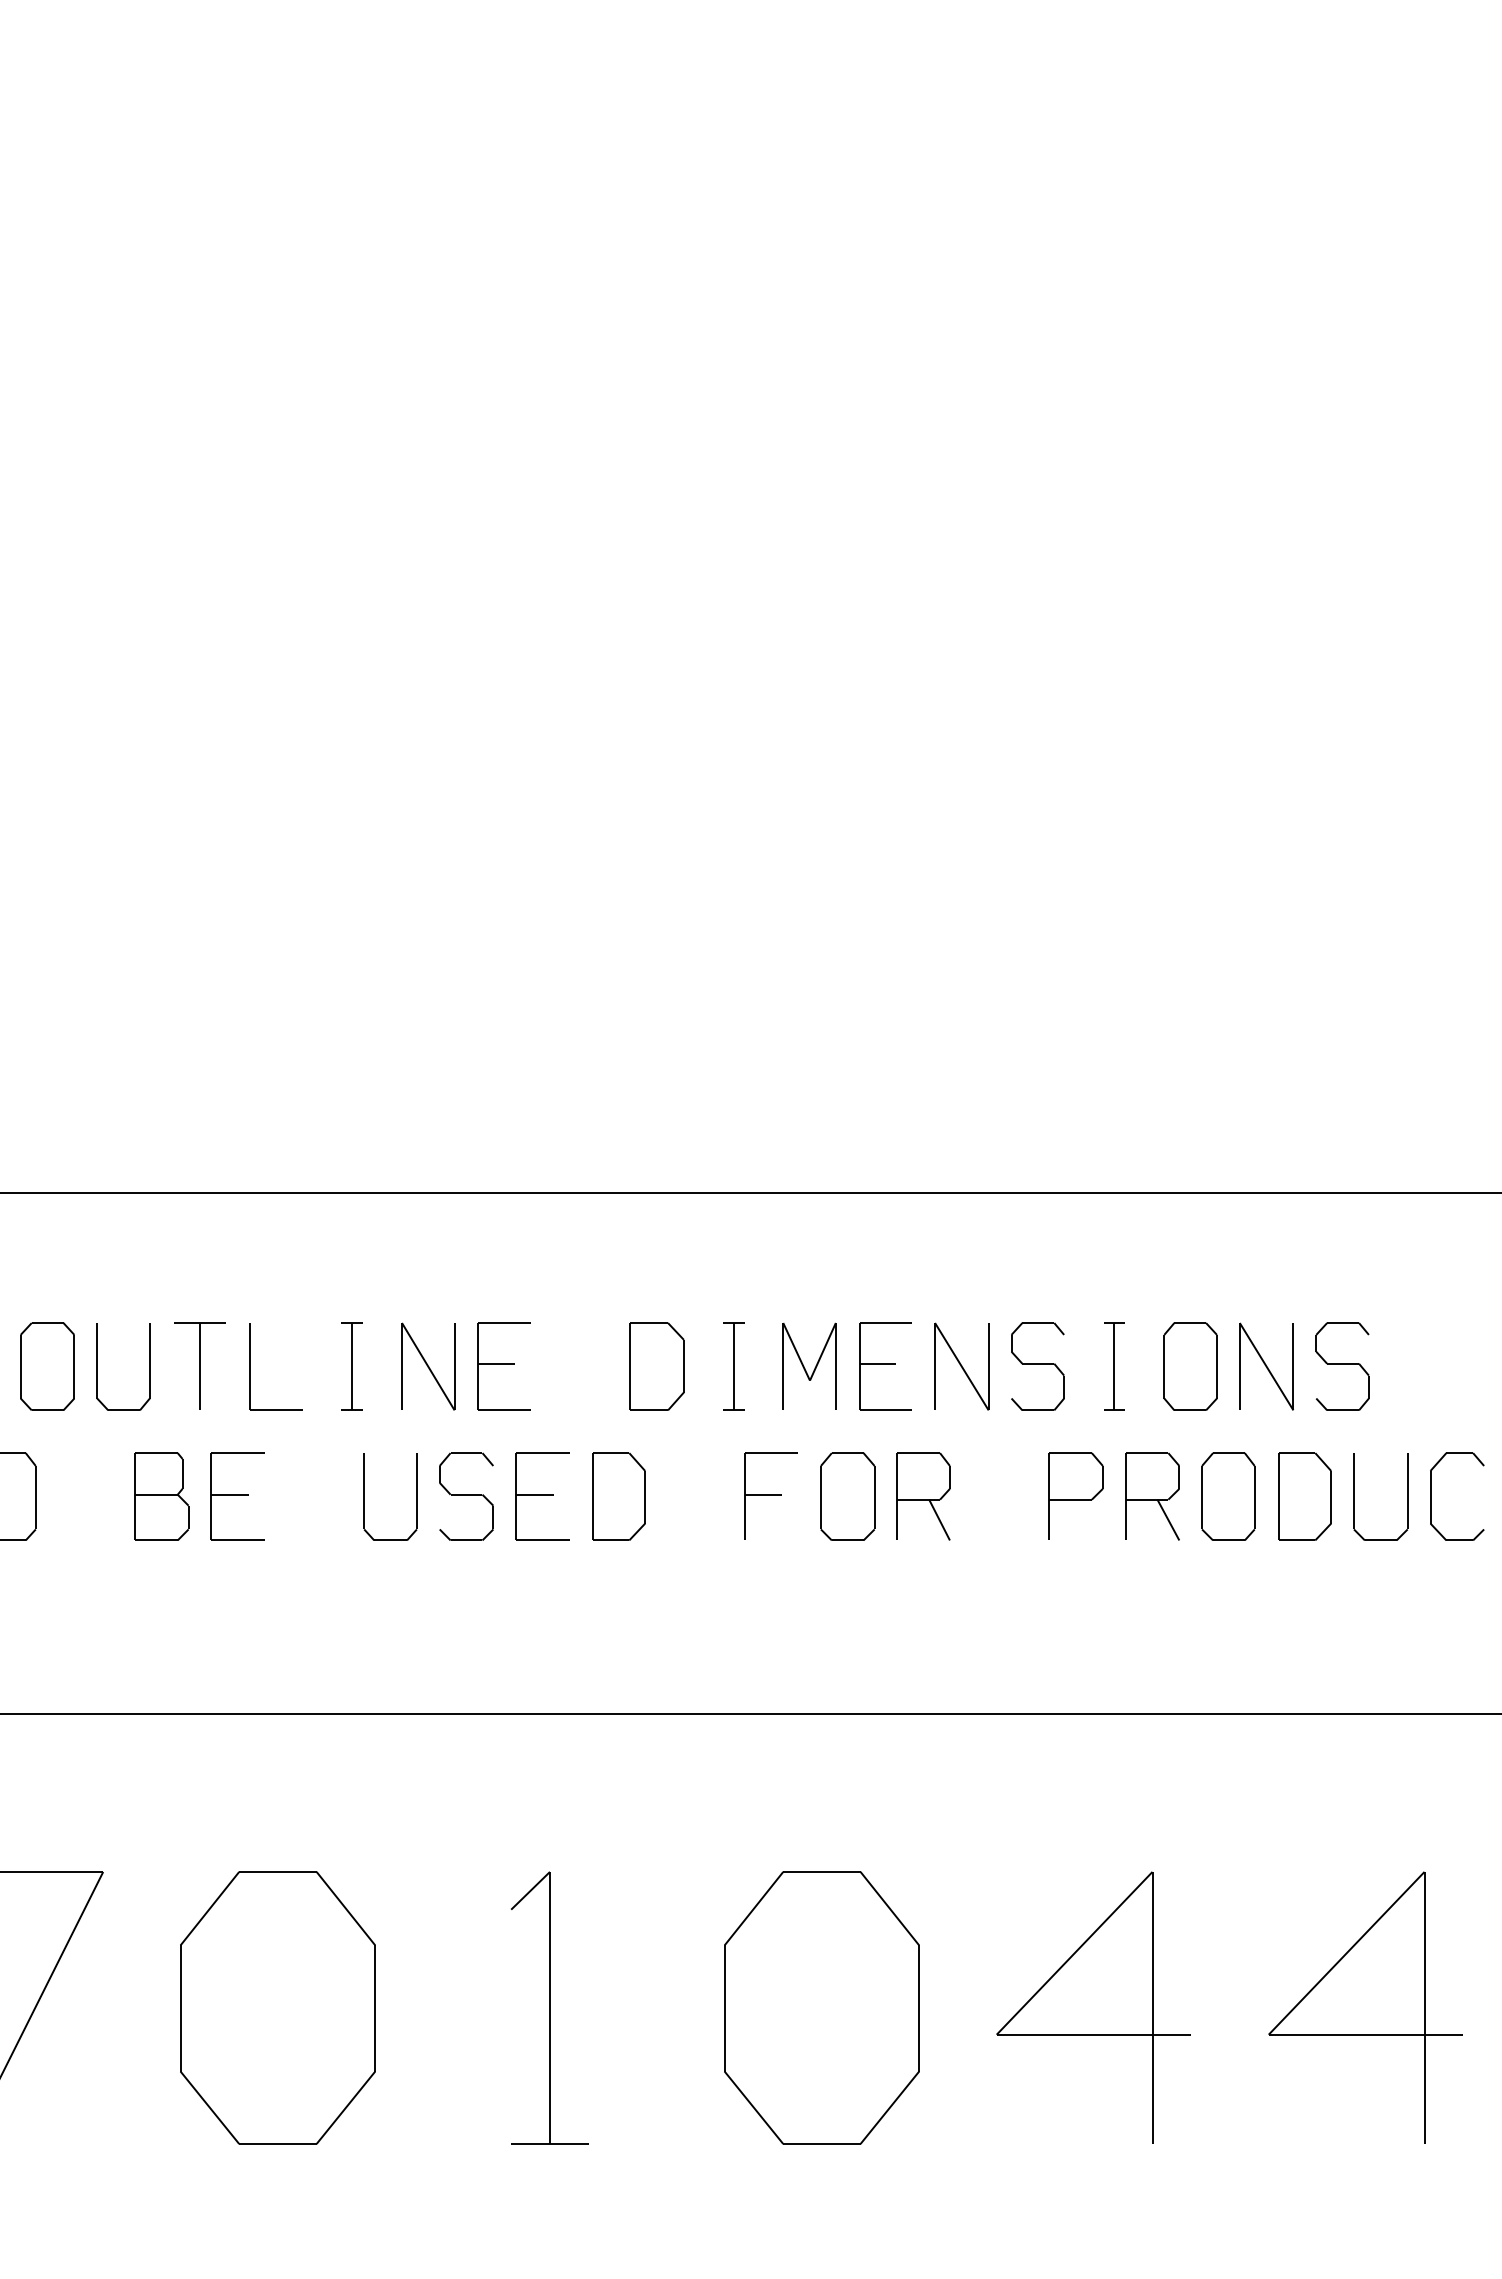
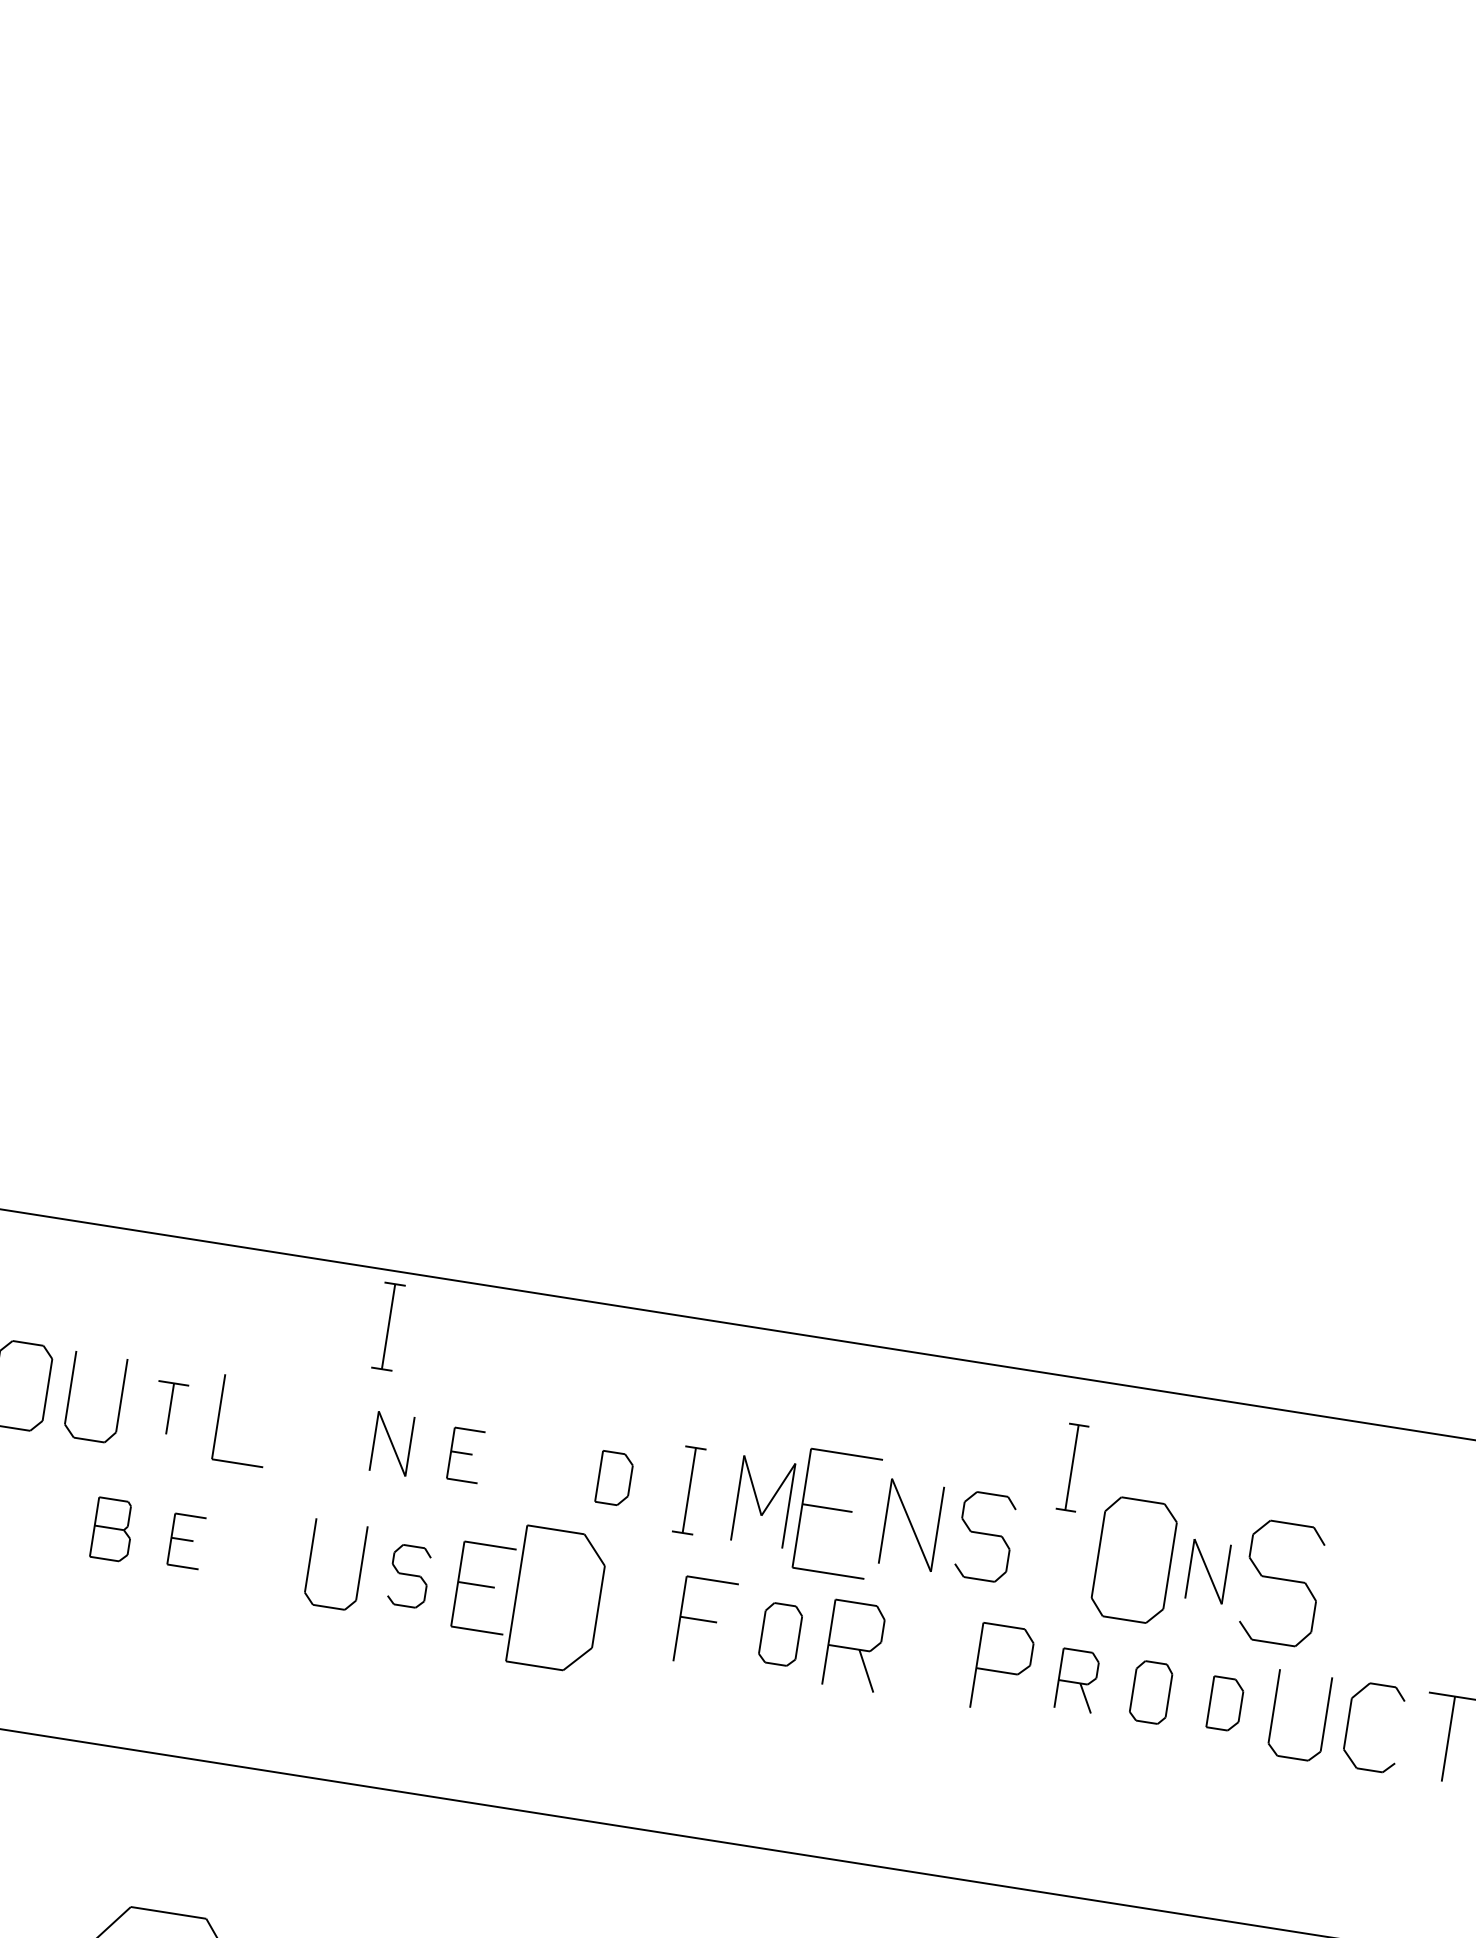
part: (199, 1365) -> (169, 1407), size x0.6
part: (351, 1366) -> (387, 1326), moved
part: (428, 1366) -> (392, 1443), size x0.7
part: (503, 1366) -> (465, 1455), size x0.6
part: (656, 1366) -> (614, 1478), size x0.6
part: (885, 1366) -> (837, 1513), size x1.4
part: (1114, 1366) -> (1072, 1467), moved
part: (1190, 1366) -> (1134, 1559), size x1.4
part: (1266, 1366) -> (1208, 1571), size x0.7
part: (1342, 1366) -> (1282, 1583), size x1.4
part: (161, 1496) -> (112, 1529), size x0.7
part: (237, 1496) -> (186, 1541), size x0.6
part: (466, 1496) -> (409, 1576), size x0.7
part: (618, 1496) -> (557, 1599), size x1.6
part: (847, 1496) -> (780, 1634), size x0.7
part: (1152, 1496) -> (1077, 1680), size x0.7
part: (1228, 1496) -> (1151, 1692), size x0.7
part: (1304, 1496) -> (1225, 1703), size x0.6

